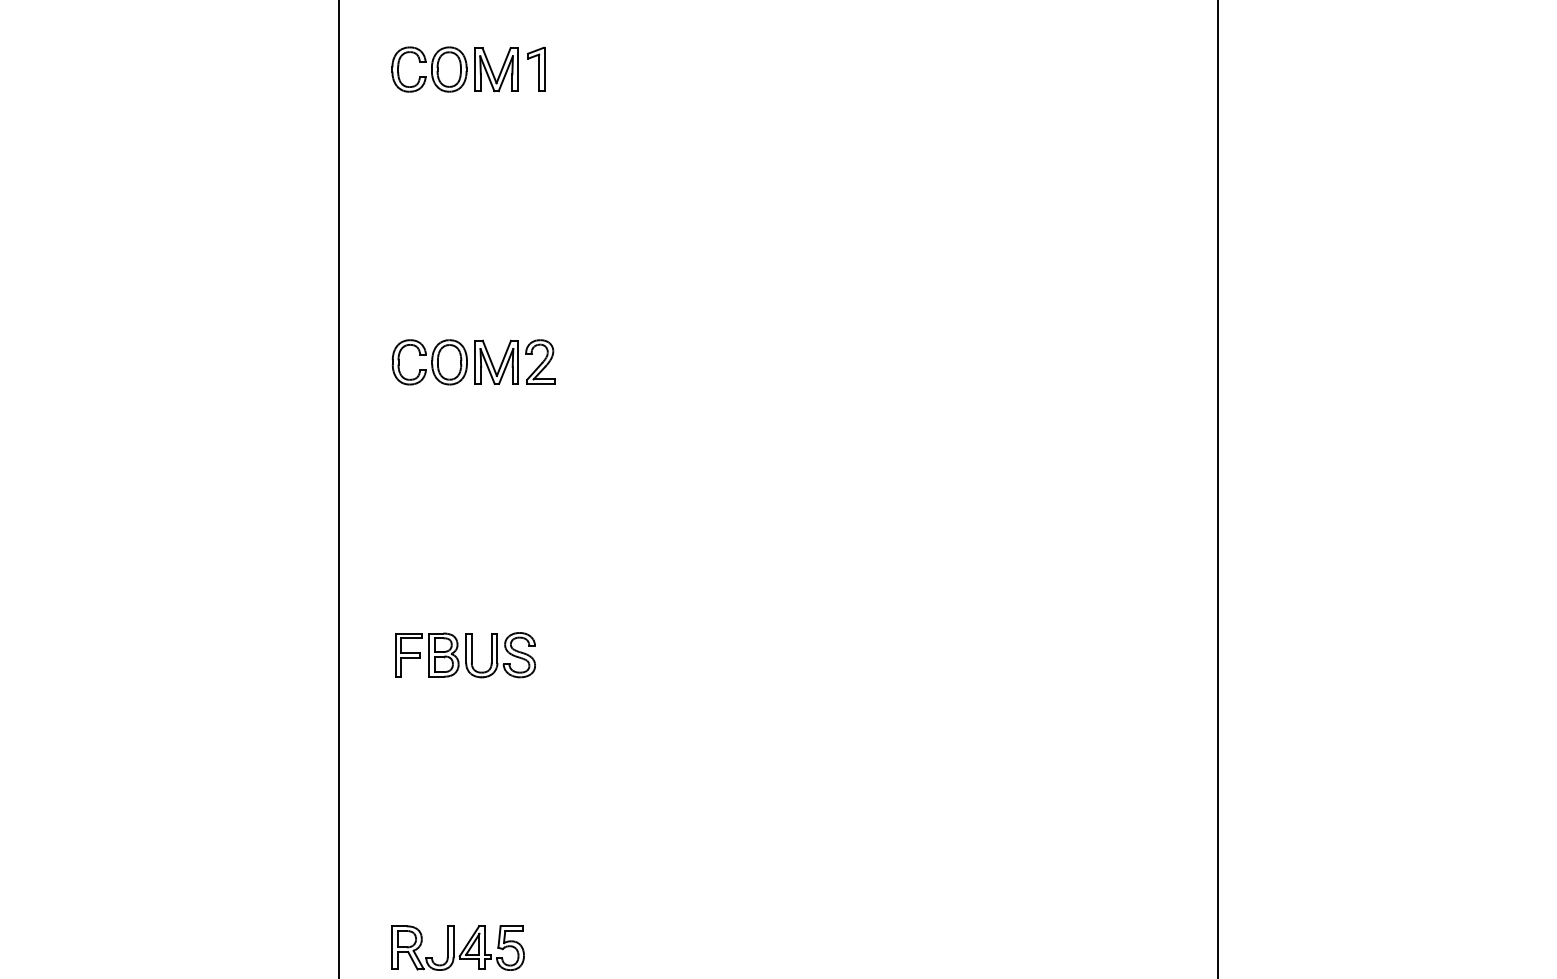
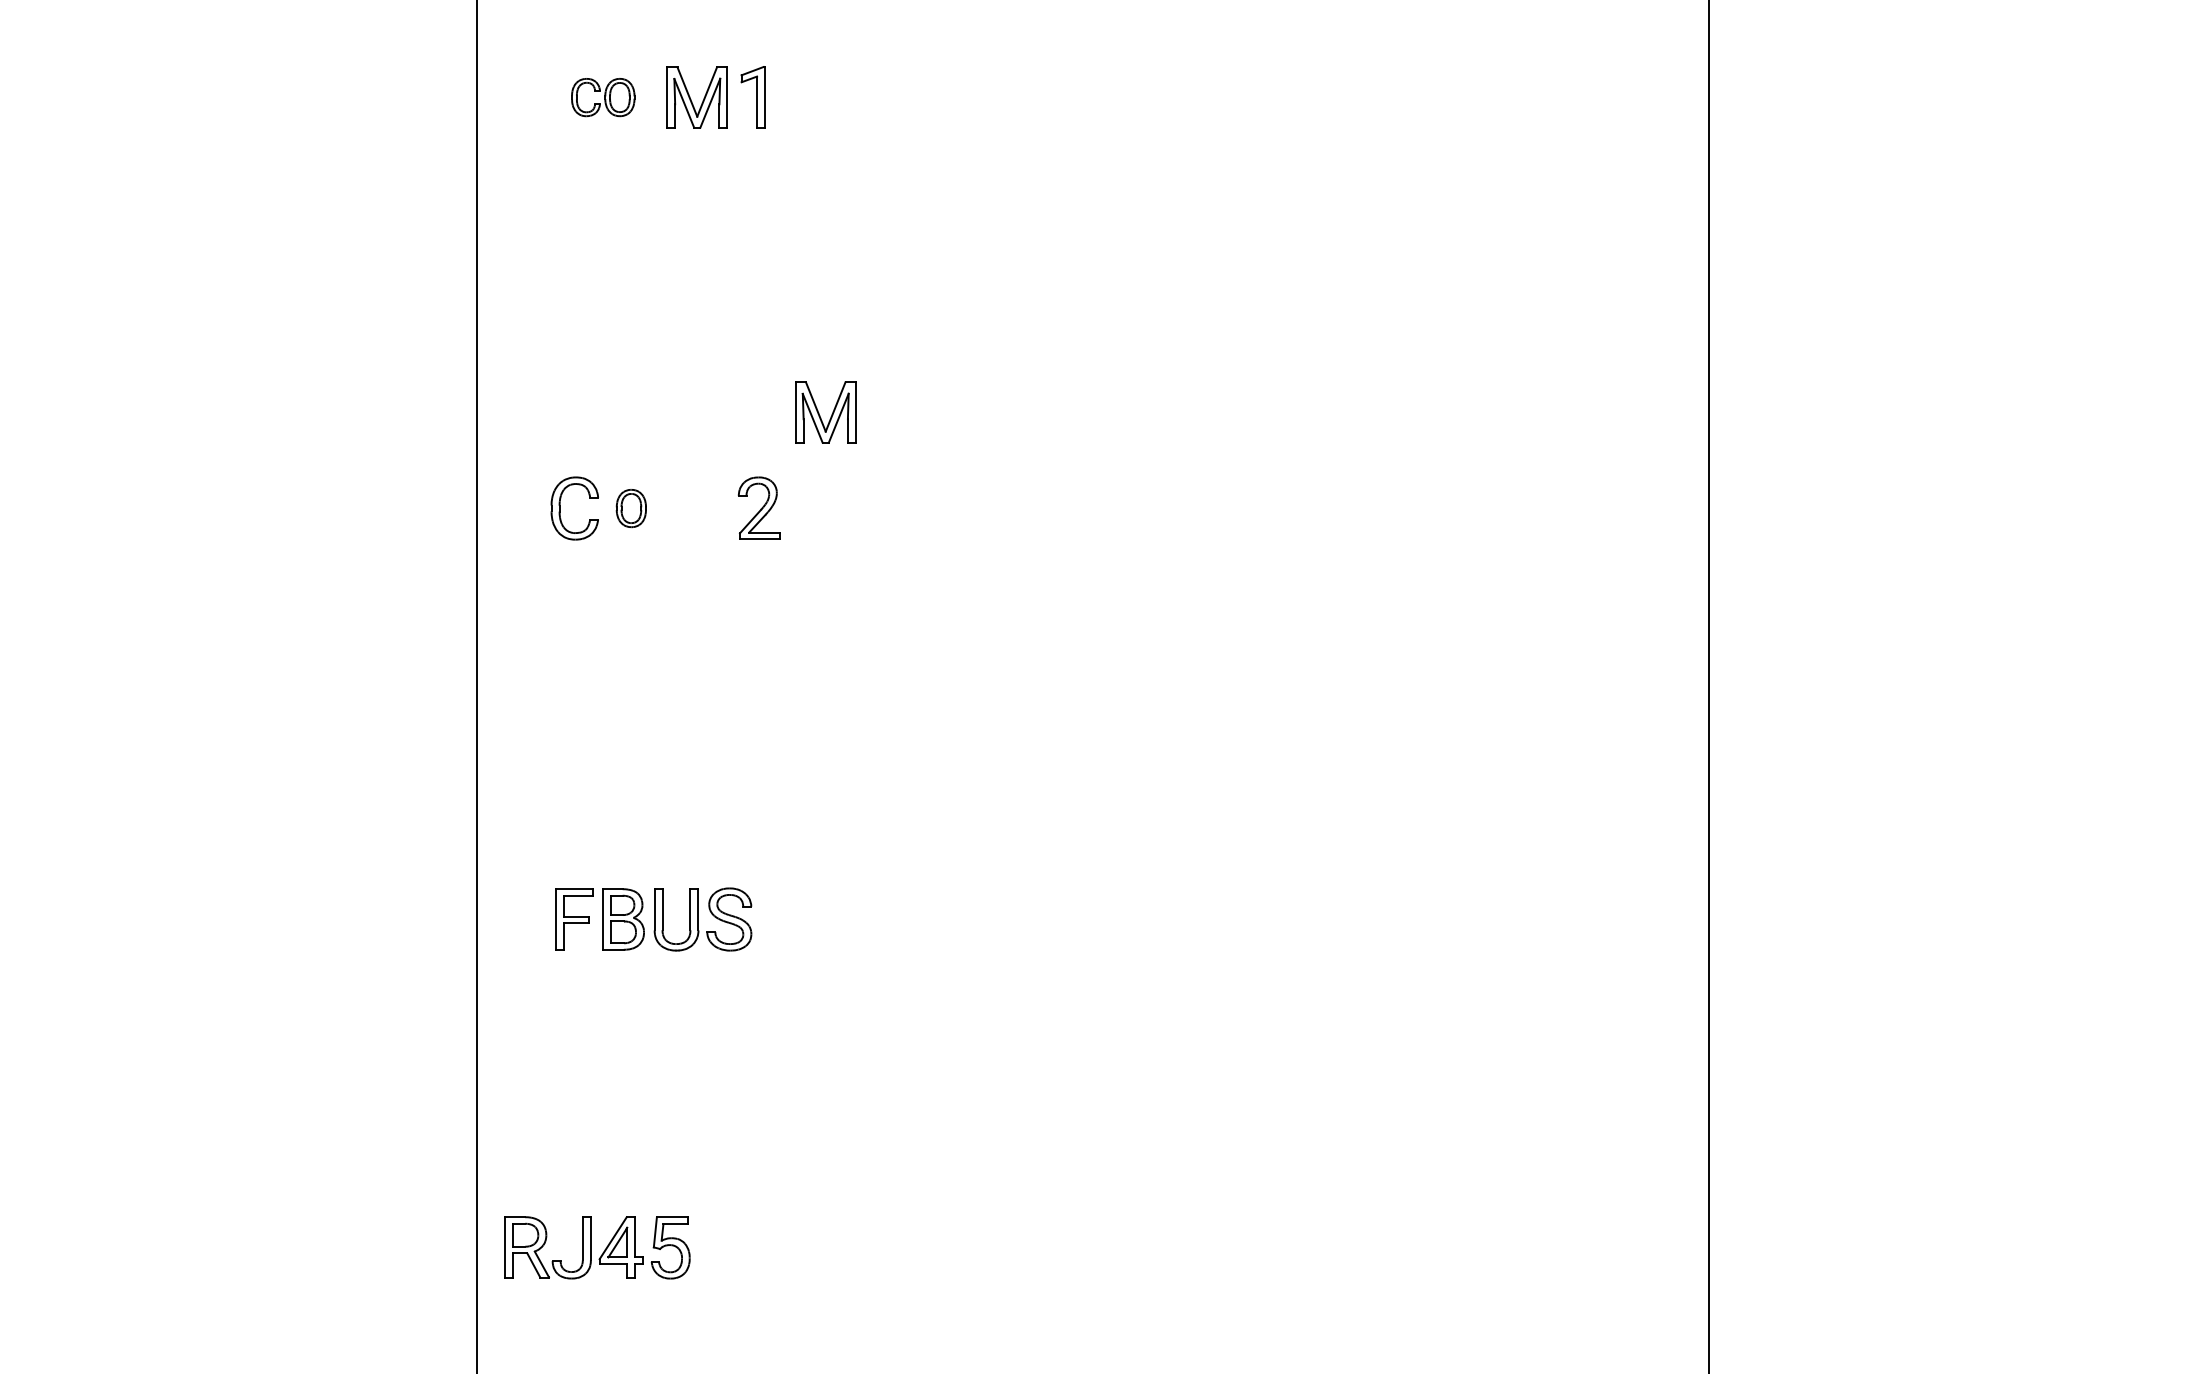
part: (429, 69) -> (603, 97), size x0.6
part: (449, 362) -> (631, 508), size x0.6
part: (496, 362) -> (825, 412), moved
part: (458, 947) -> (597, 1247), moved

